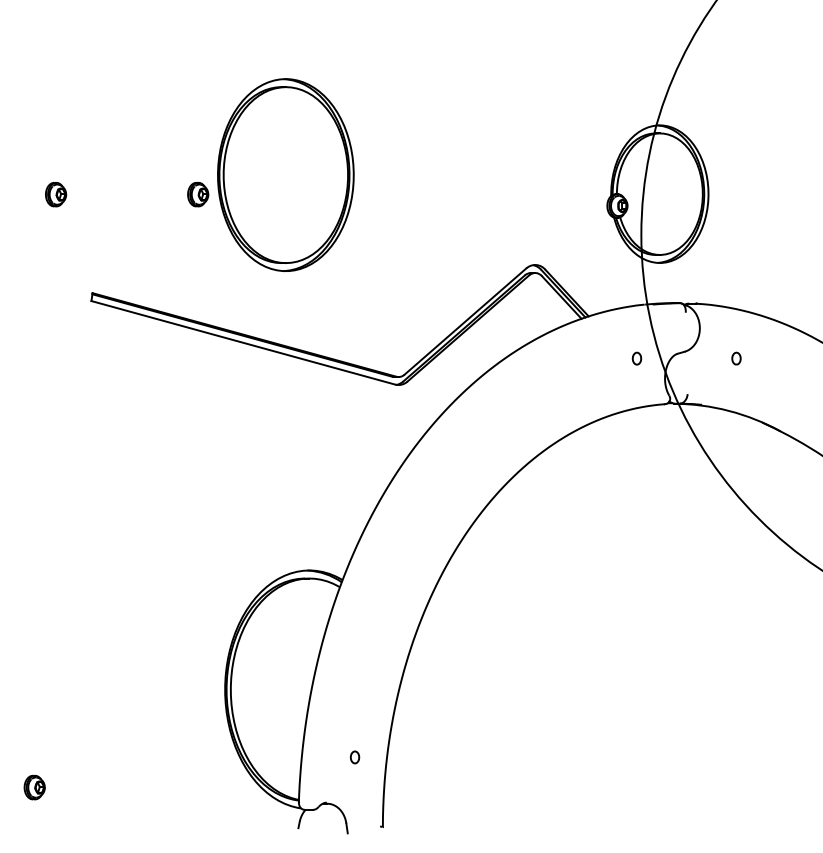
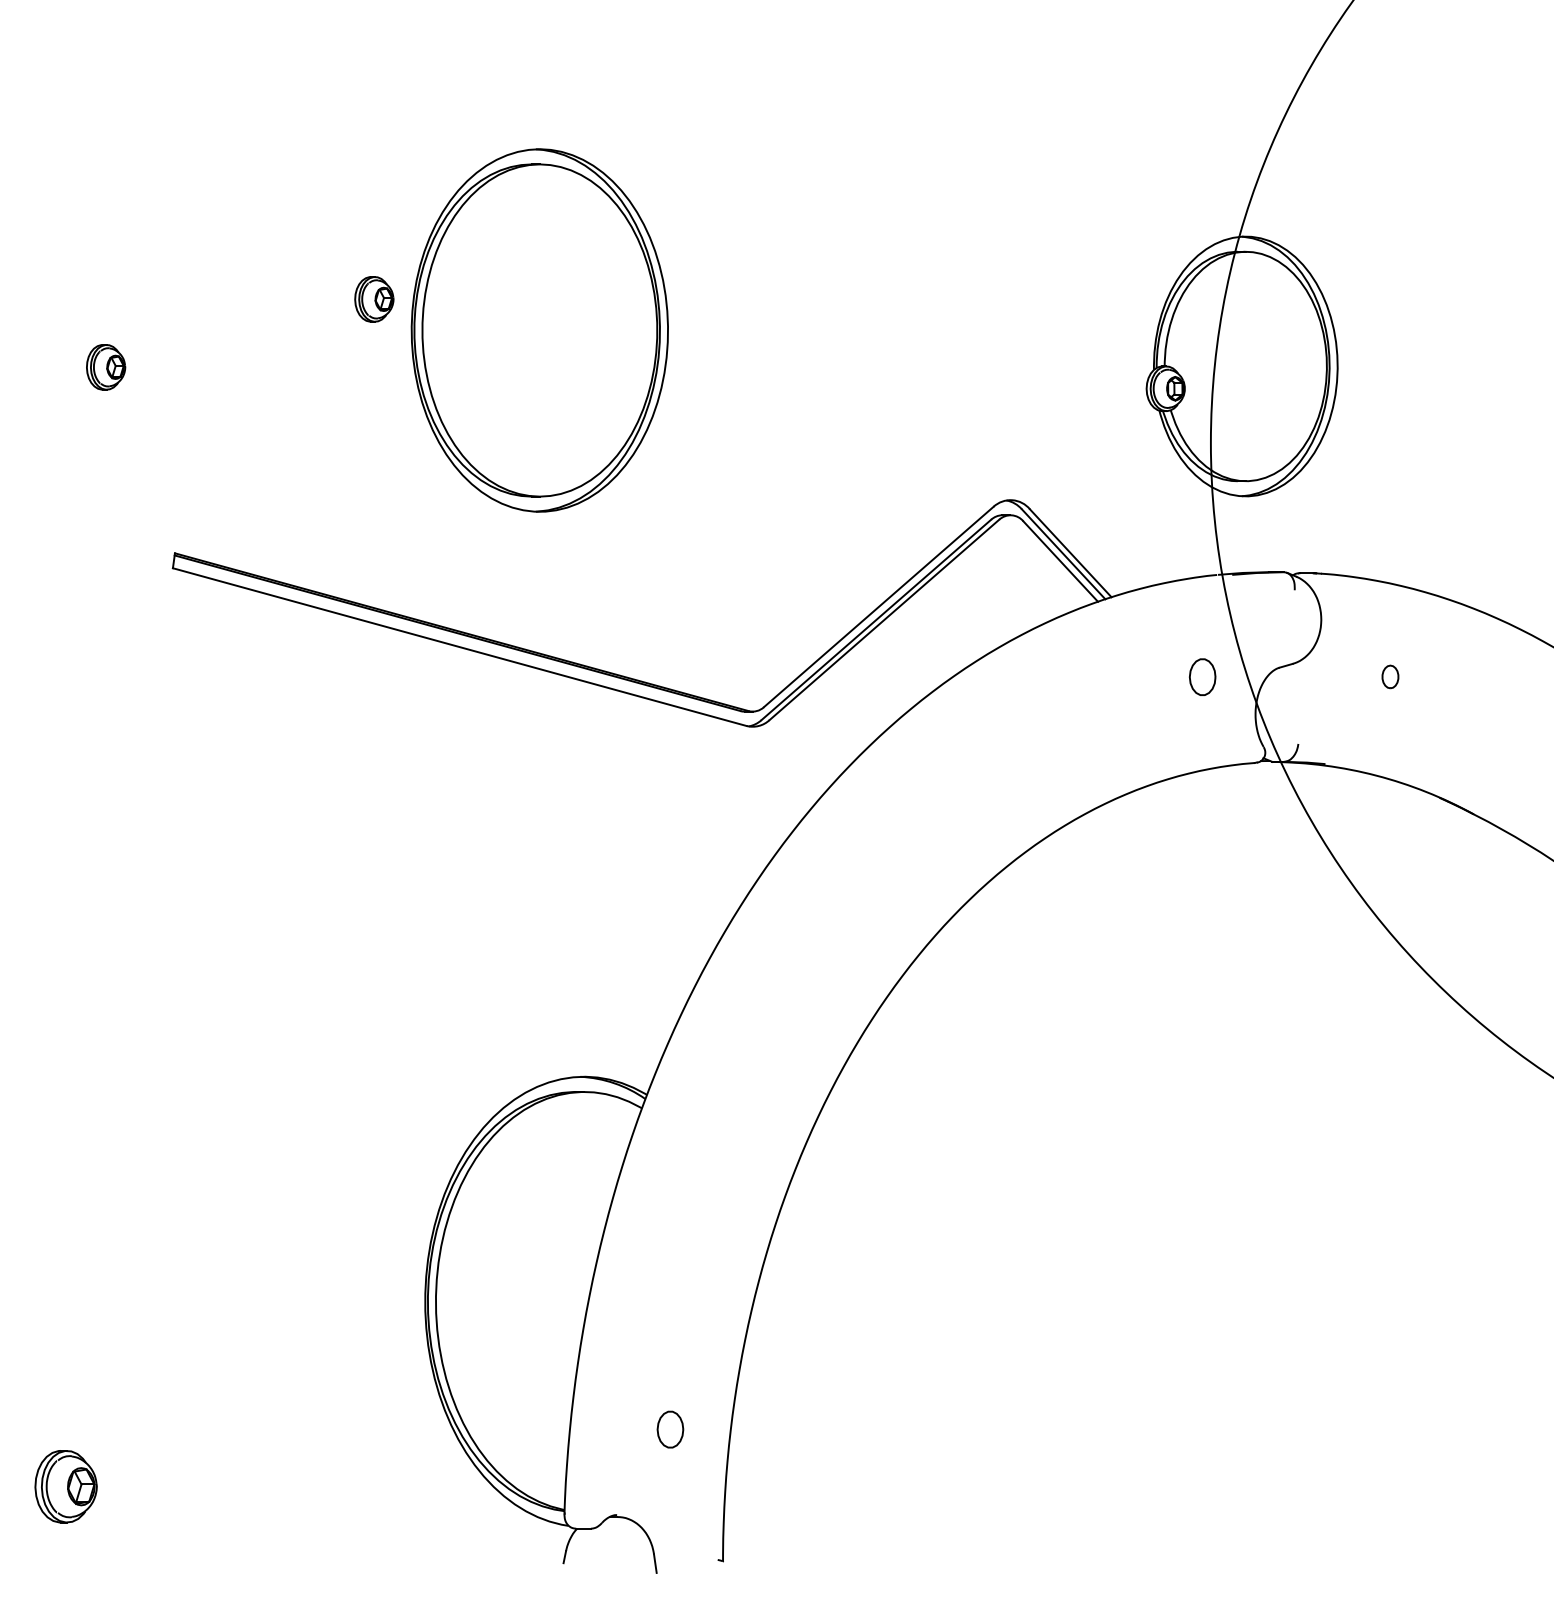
part: (198, 194) -> (374, 299), moved
part: (636, 358) -> (1201, 676), size x1.6
part: (354, 757) -> (669, 1429), size x1.6
part: (34, 787) -> (65, 1486), size x1.6

